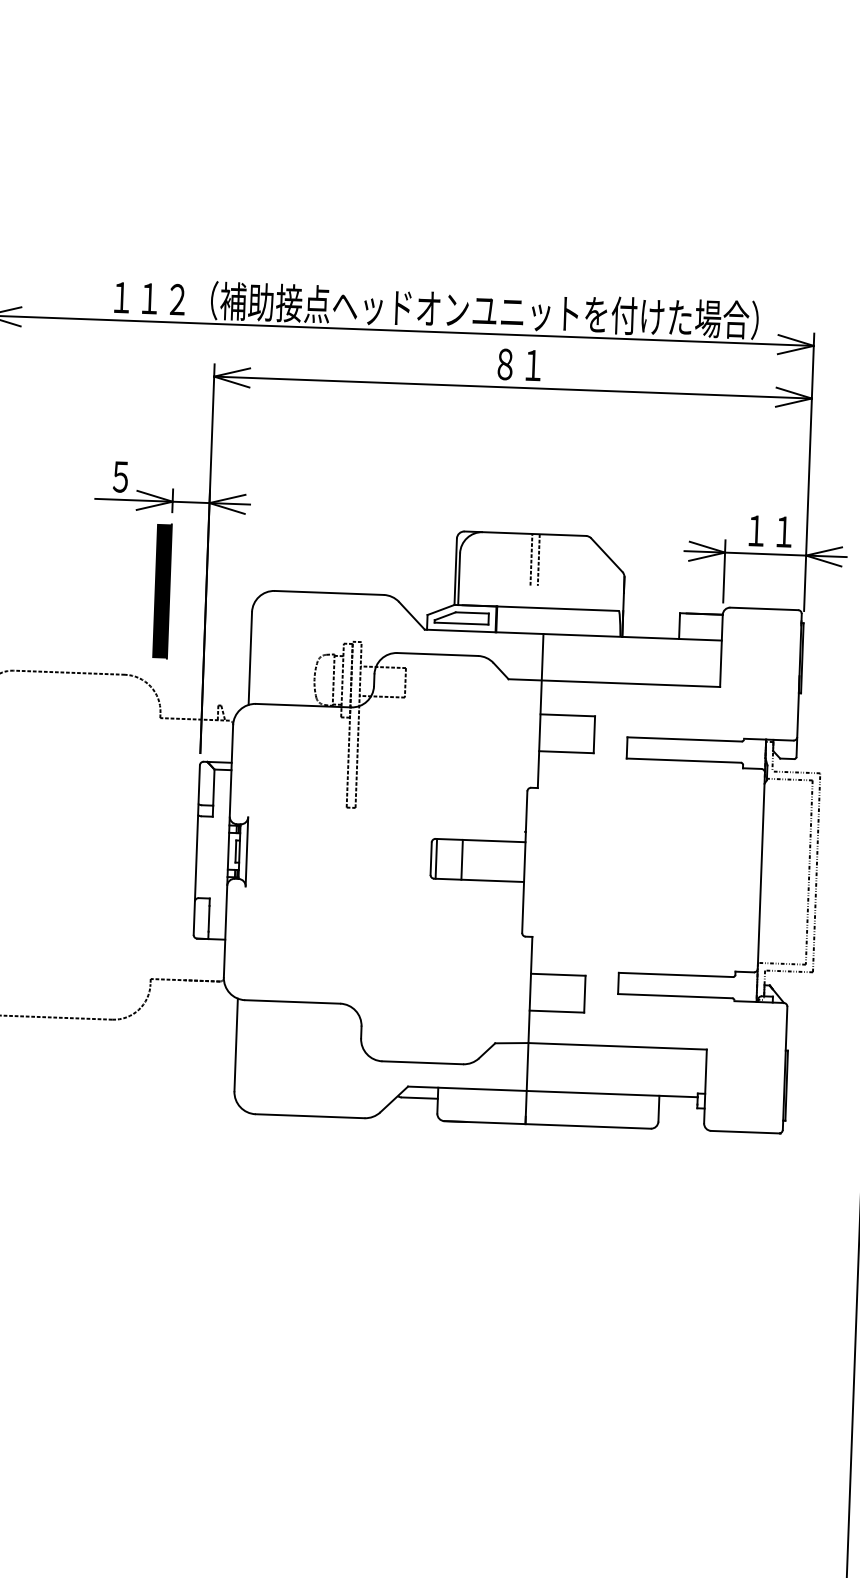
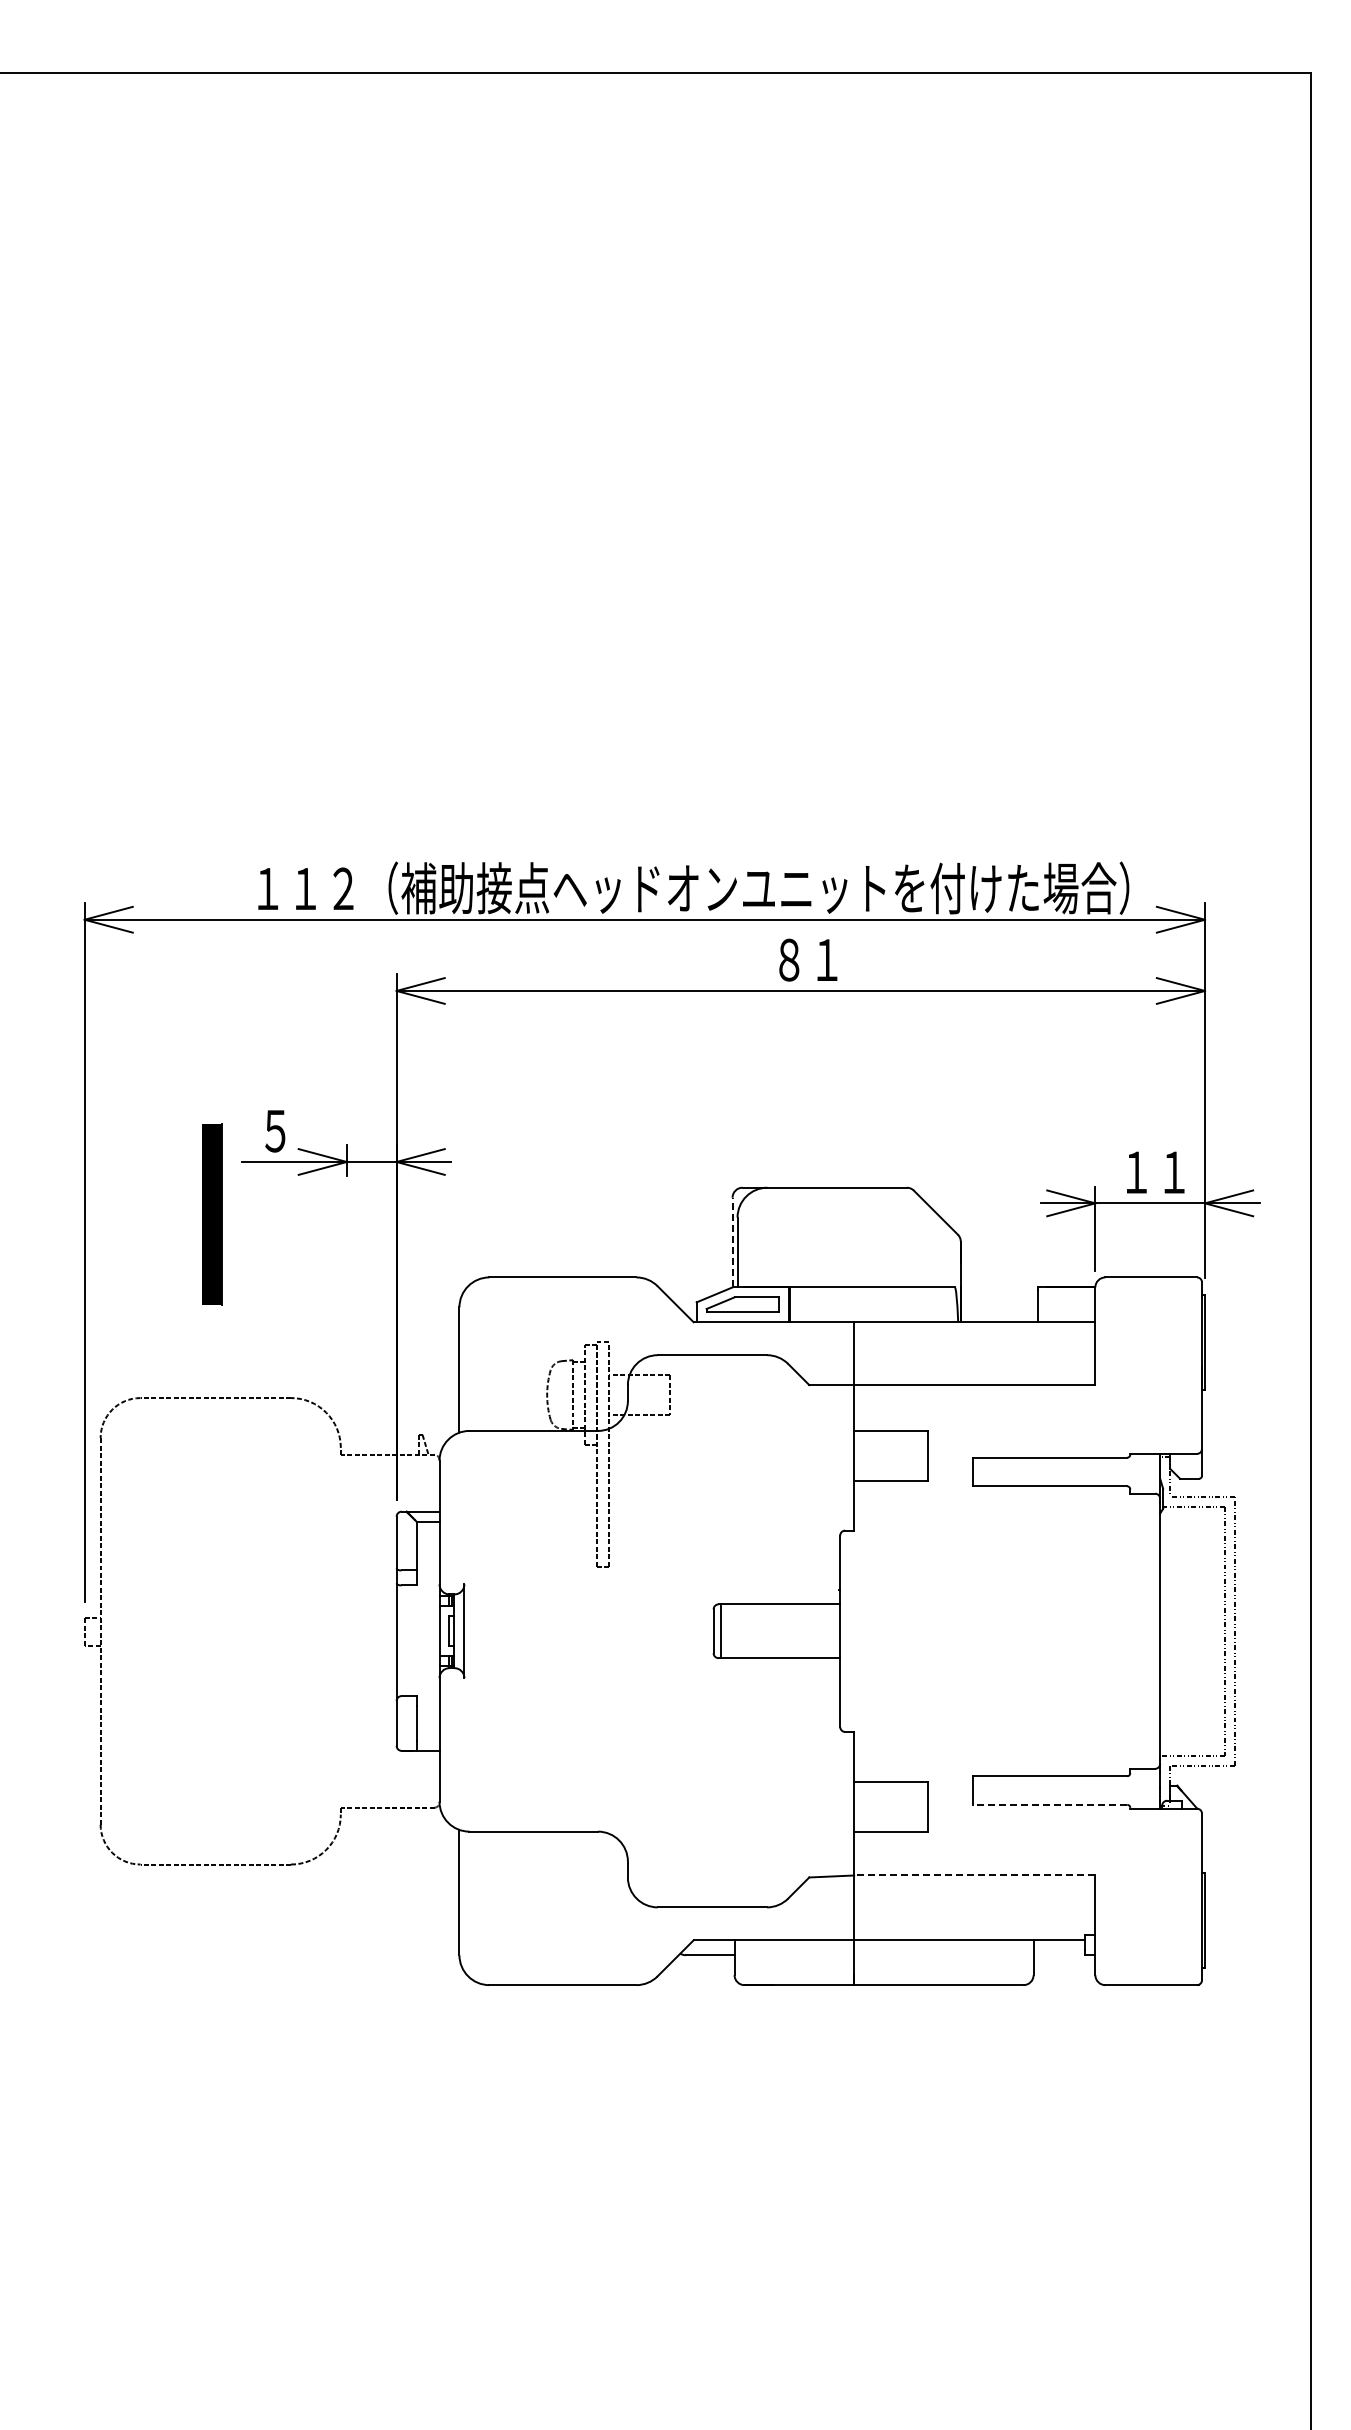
line: (531, 559) -> (834, 1222), removed
line: (539, 559) -> (844, 1222), removed
line: (455, 571) -> (732, 1242), solid -> dashed
part: (162, 591) -> (212, 1214), moved
line: (462, 859) -> (755, 1631), removed
line: (674, 995) -> (1049, 1804), solid -> dashed
line: (617, 1046) -> (974, 1875), solid -> dashed

